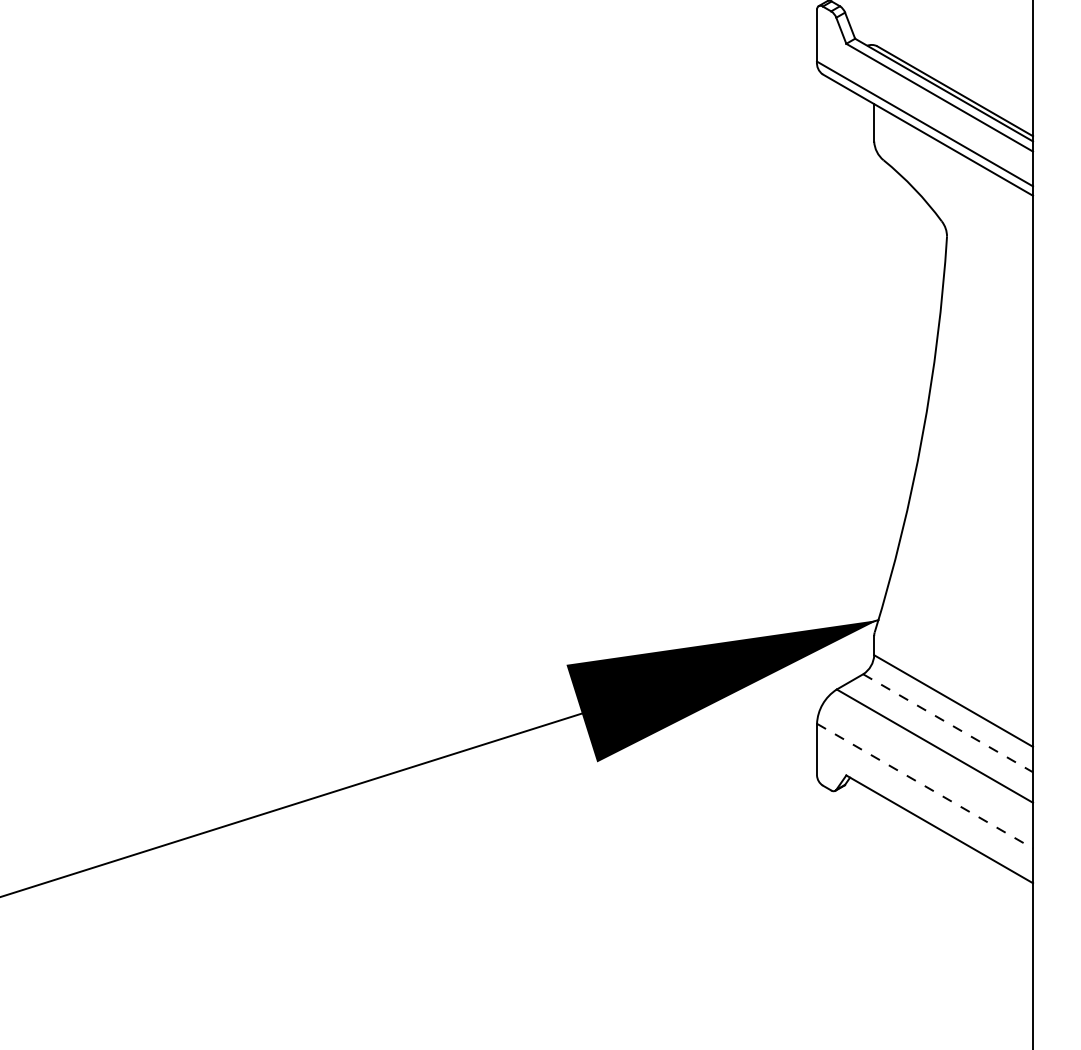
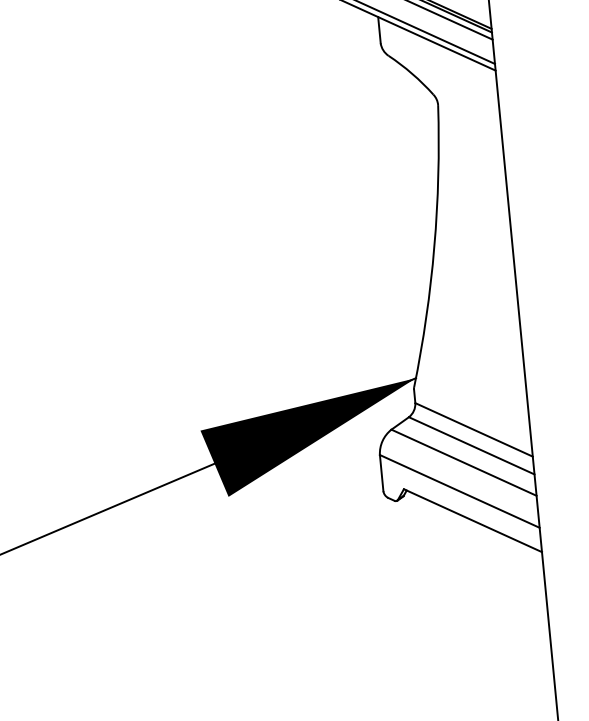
line: (948, 723) -> (472, 445), dashed -> solid
line: (925, 786) -> (460, 491), dashed -> solid

